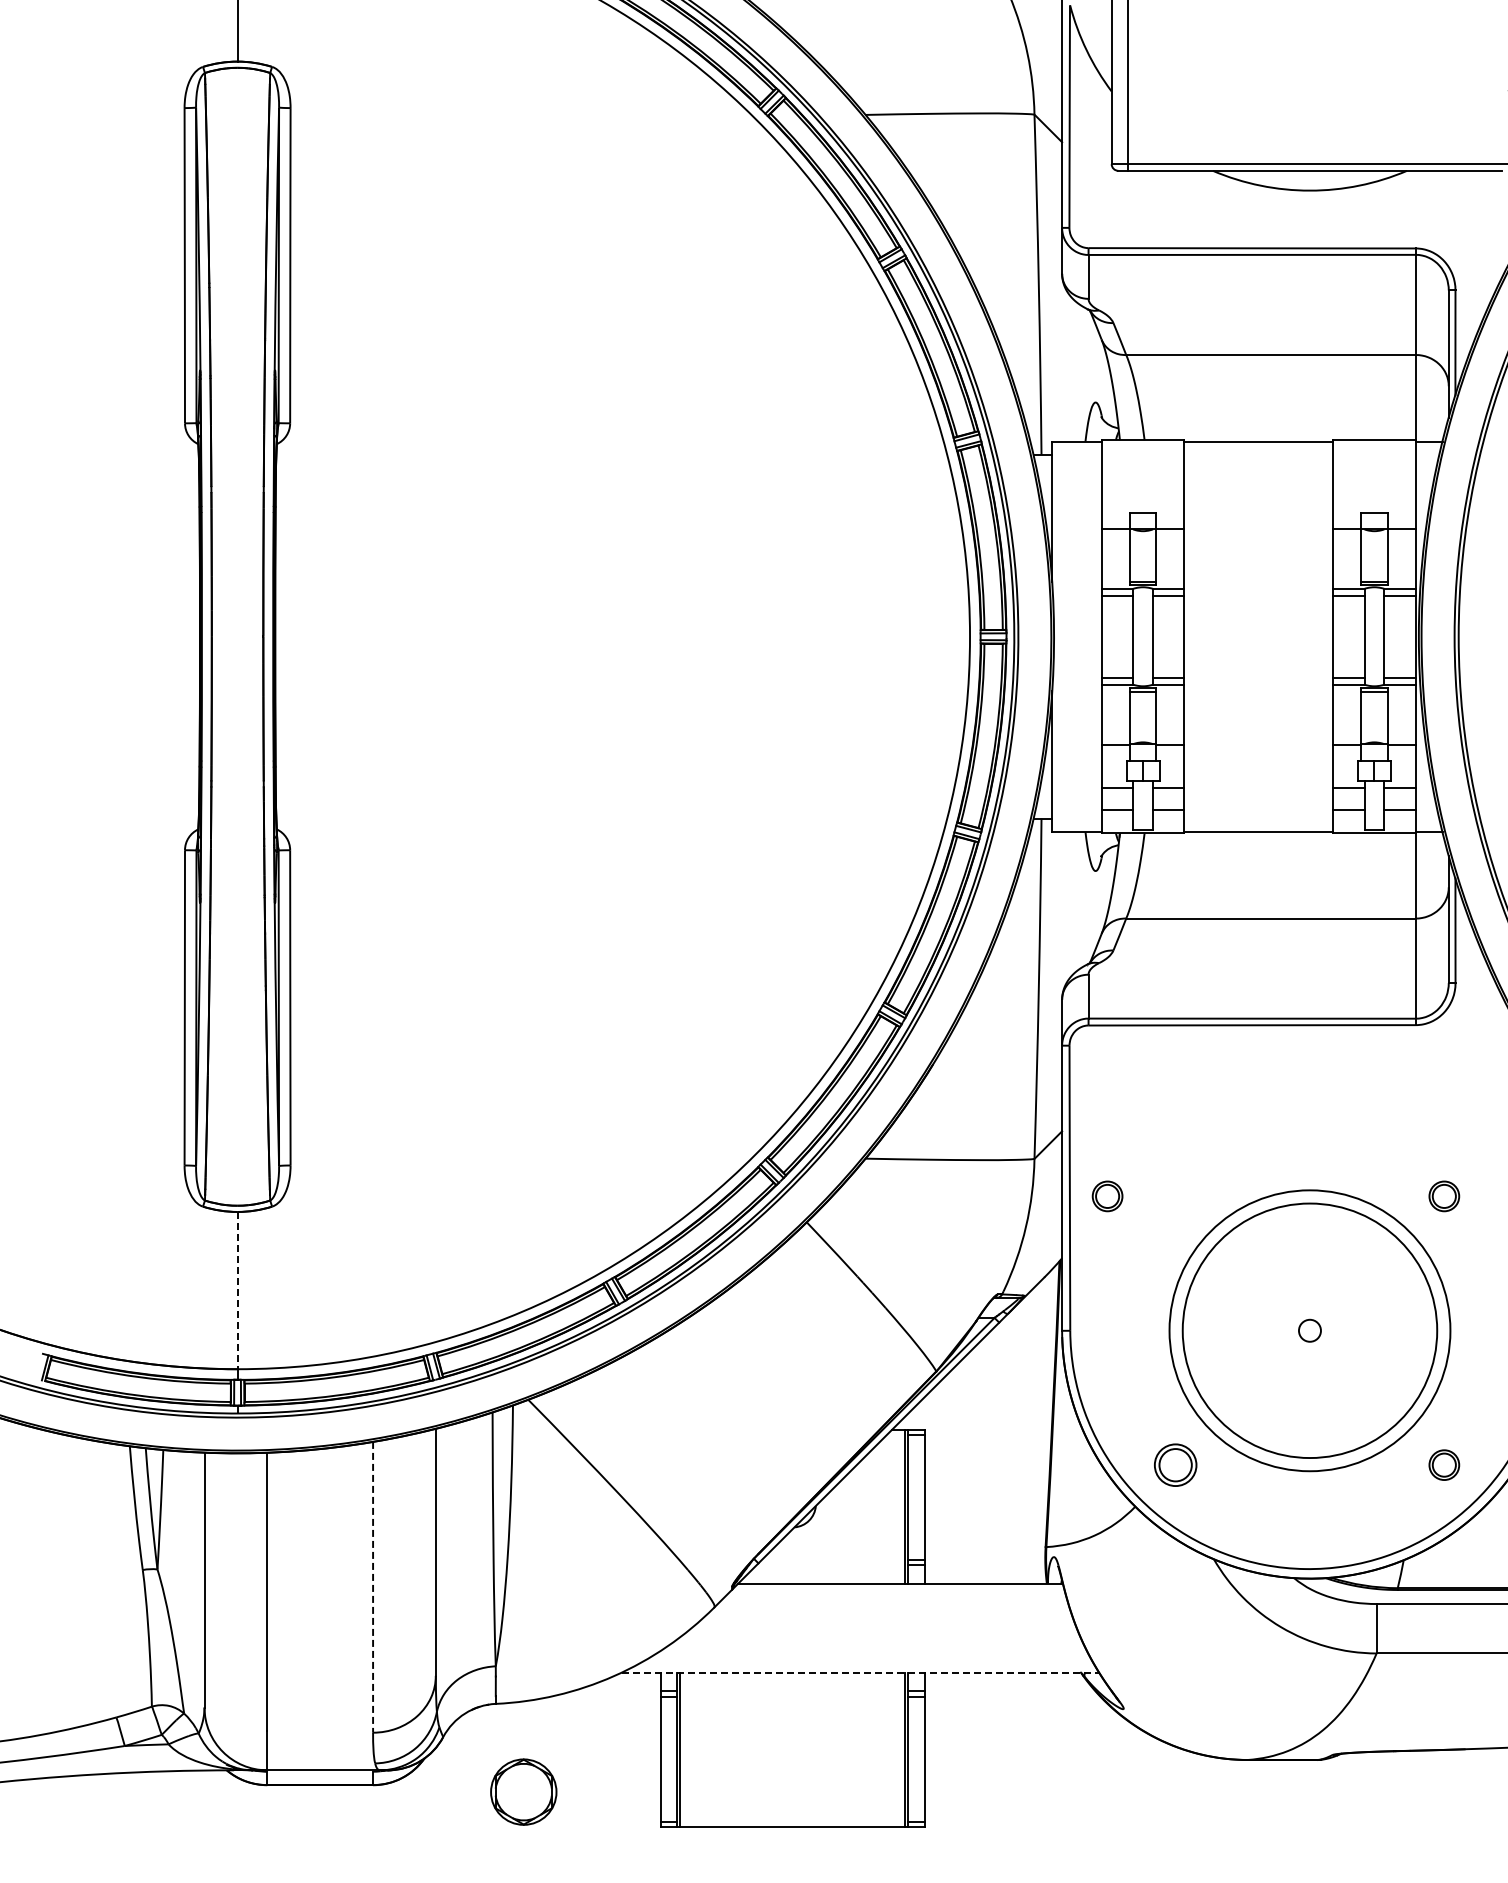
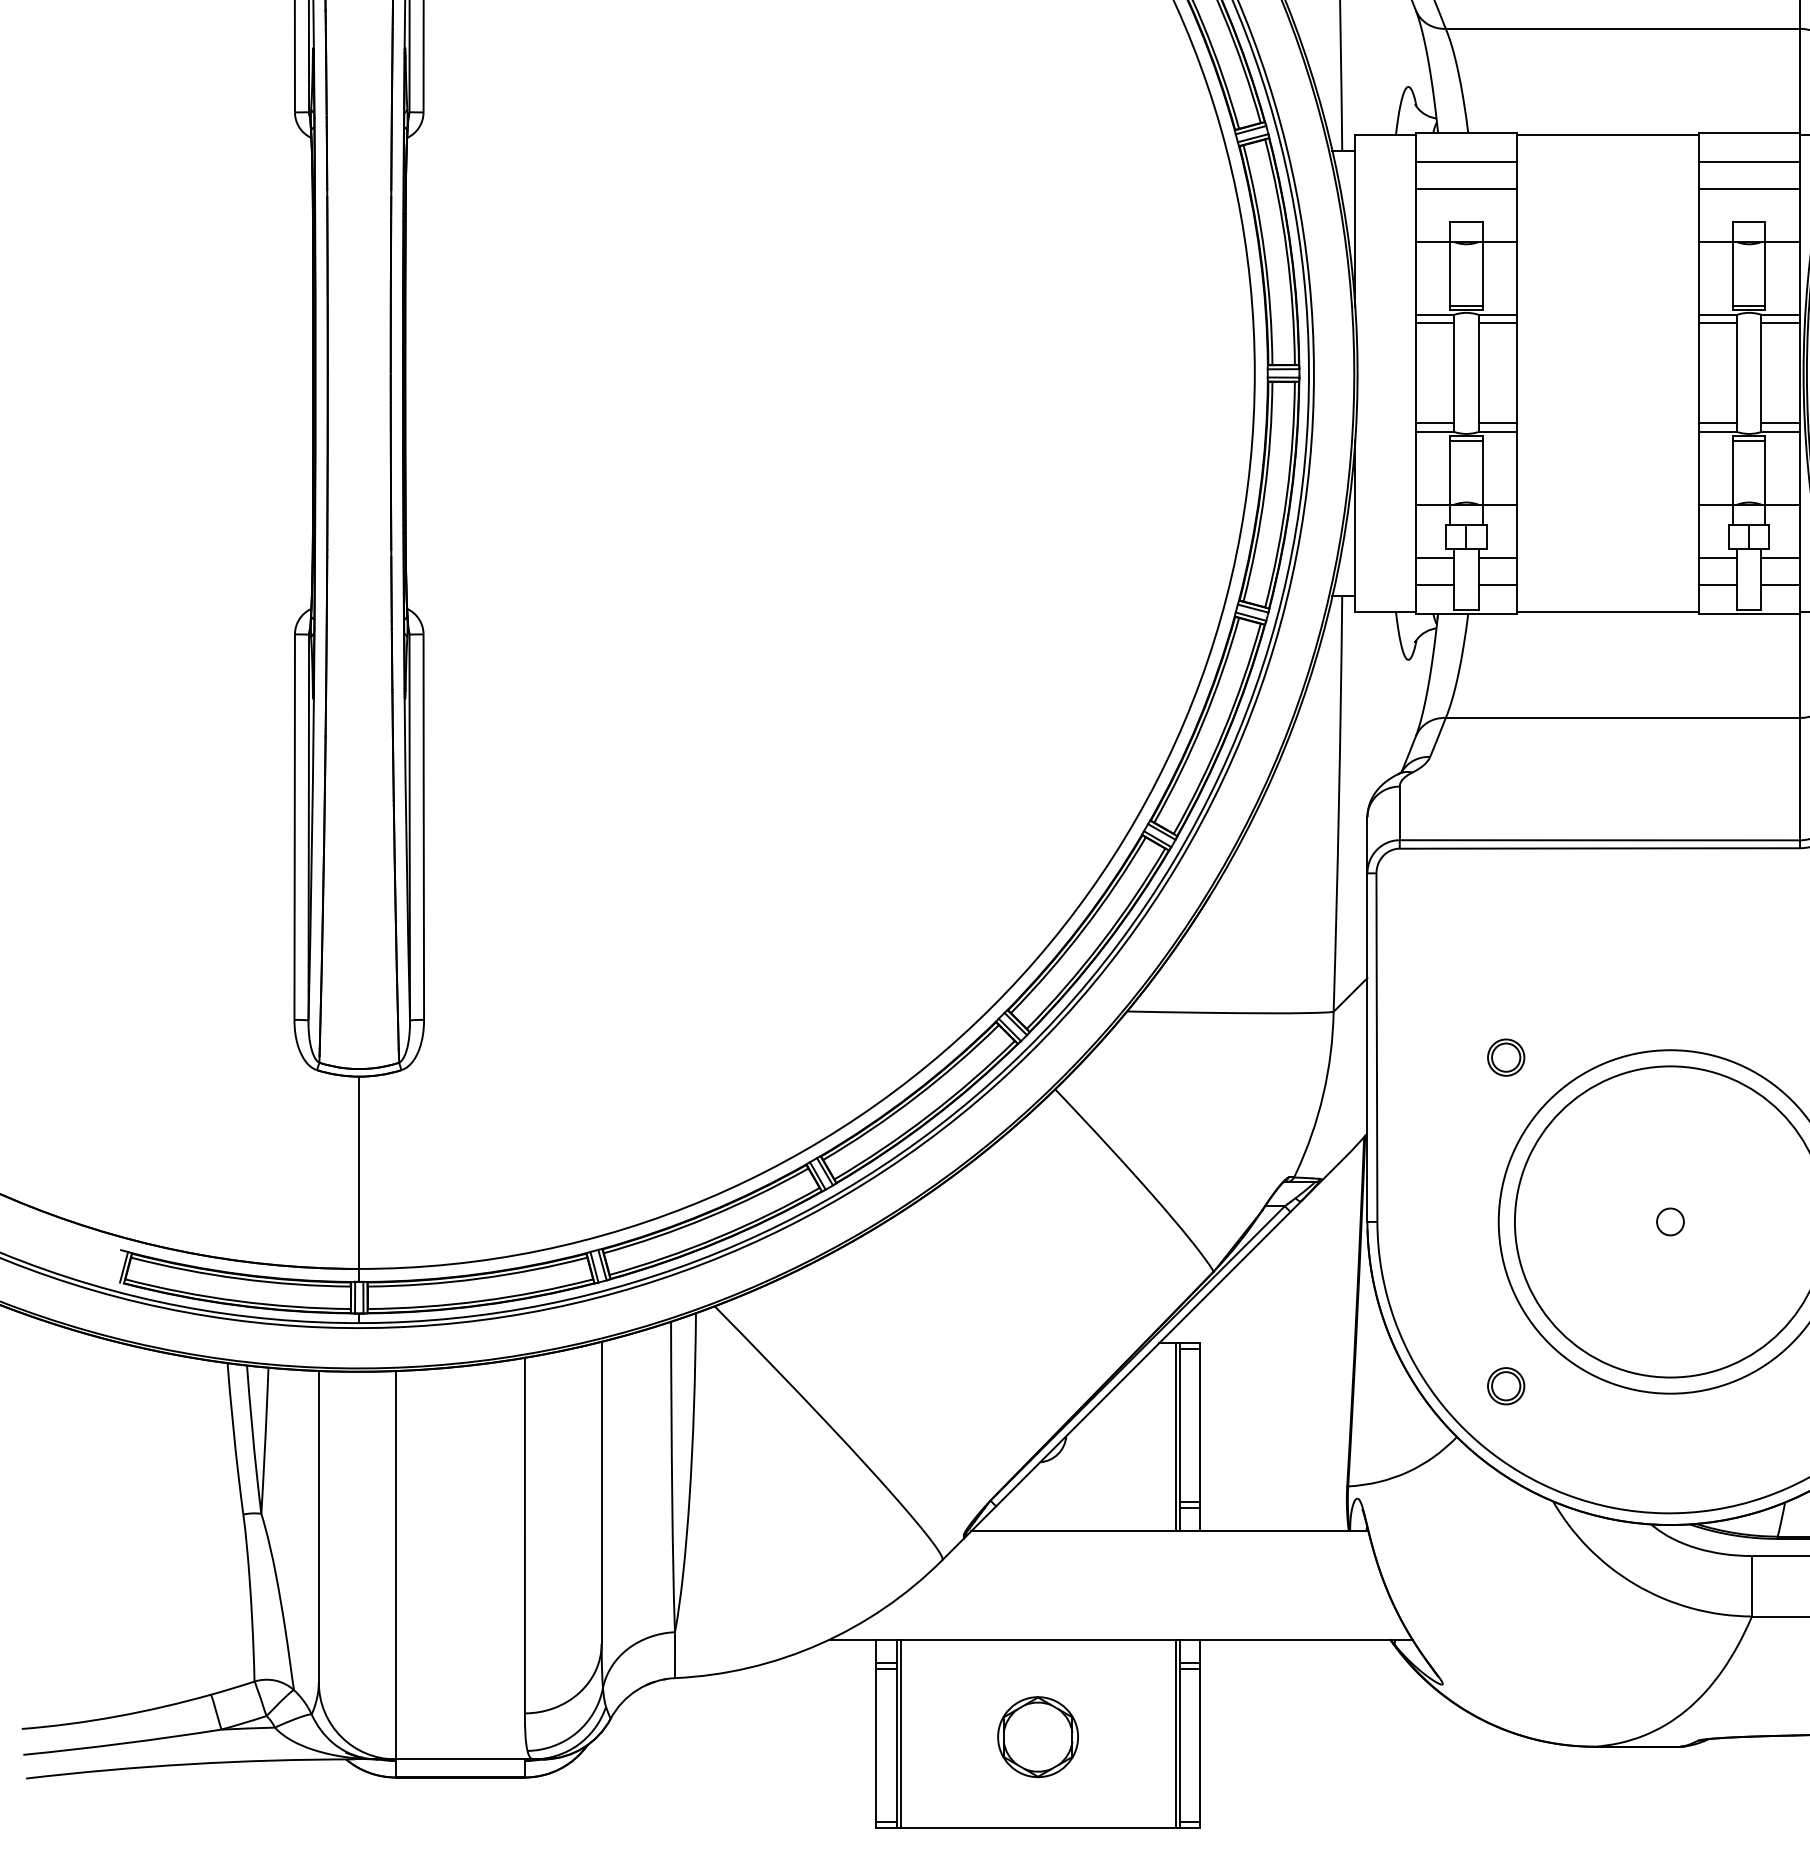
line: (1142, 463) -> (1465, 161), added
line: (1374, 463) -> (1749, 161), added
line: (1142, 486) -> (1465, 189), added
line: (1374, 486) -> (1749, 189), added
part: (1107, 1196) -> (1506, 1057), moved
line: (237, 1290) -> (359, 1172), dashed -> solid
part: (1175, 1464) -> (1506, 1385), size x0.71
line: (373, 1587) -> (525, 1535), dashed -> solid
line: (860, 1672) -> (1120, 1639), dashed -> solid
part: (523, 1791) -> (1037, 1736), moved

